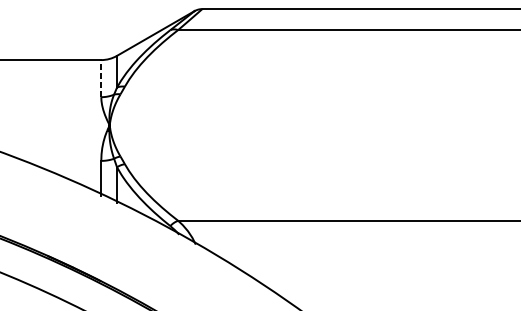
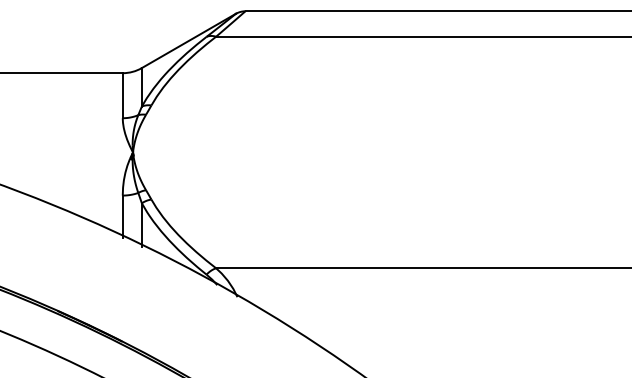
line: (101, 78) -> (122, 95), dashed -> solid

